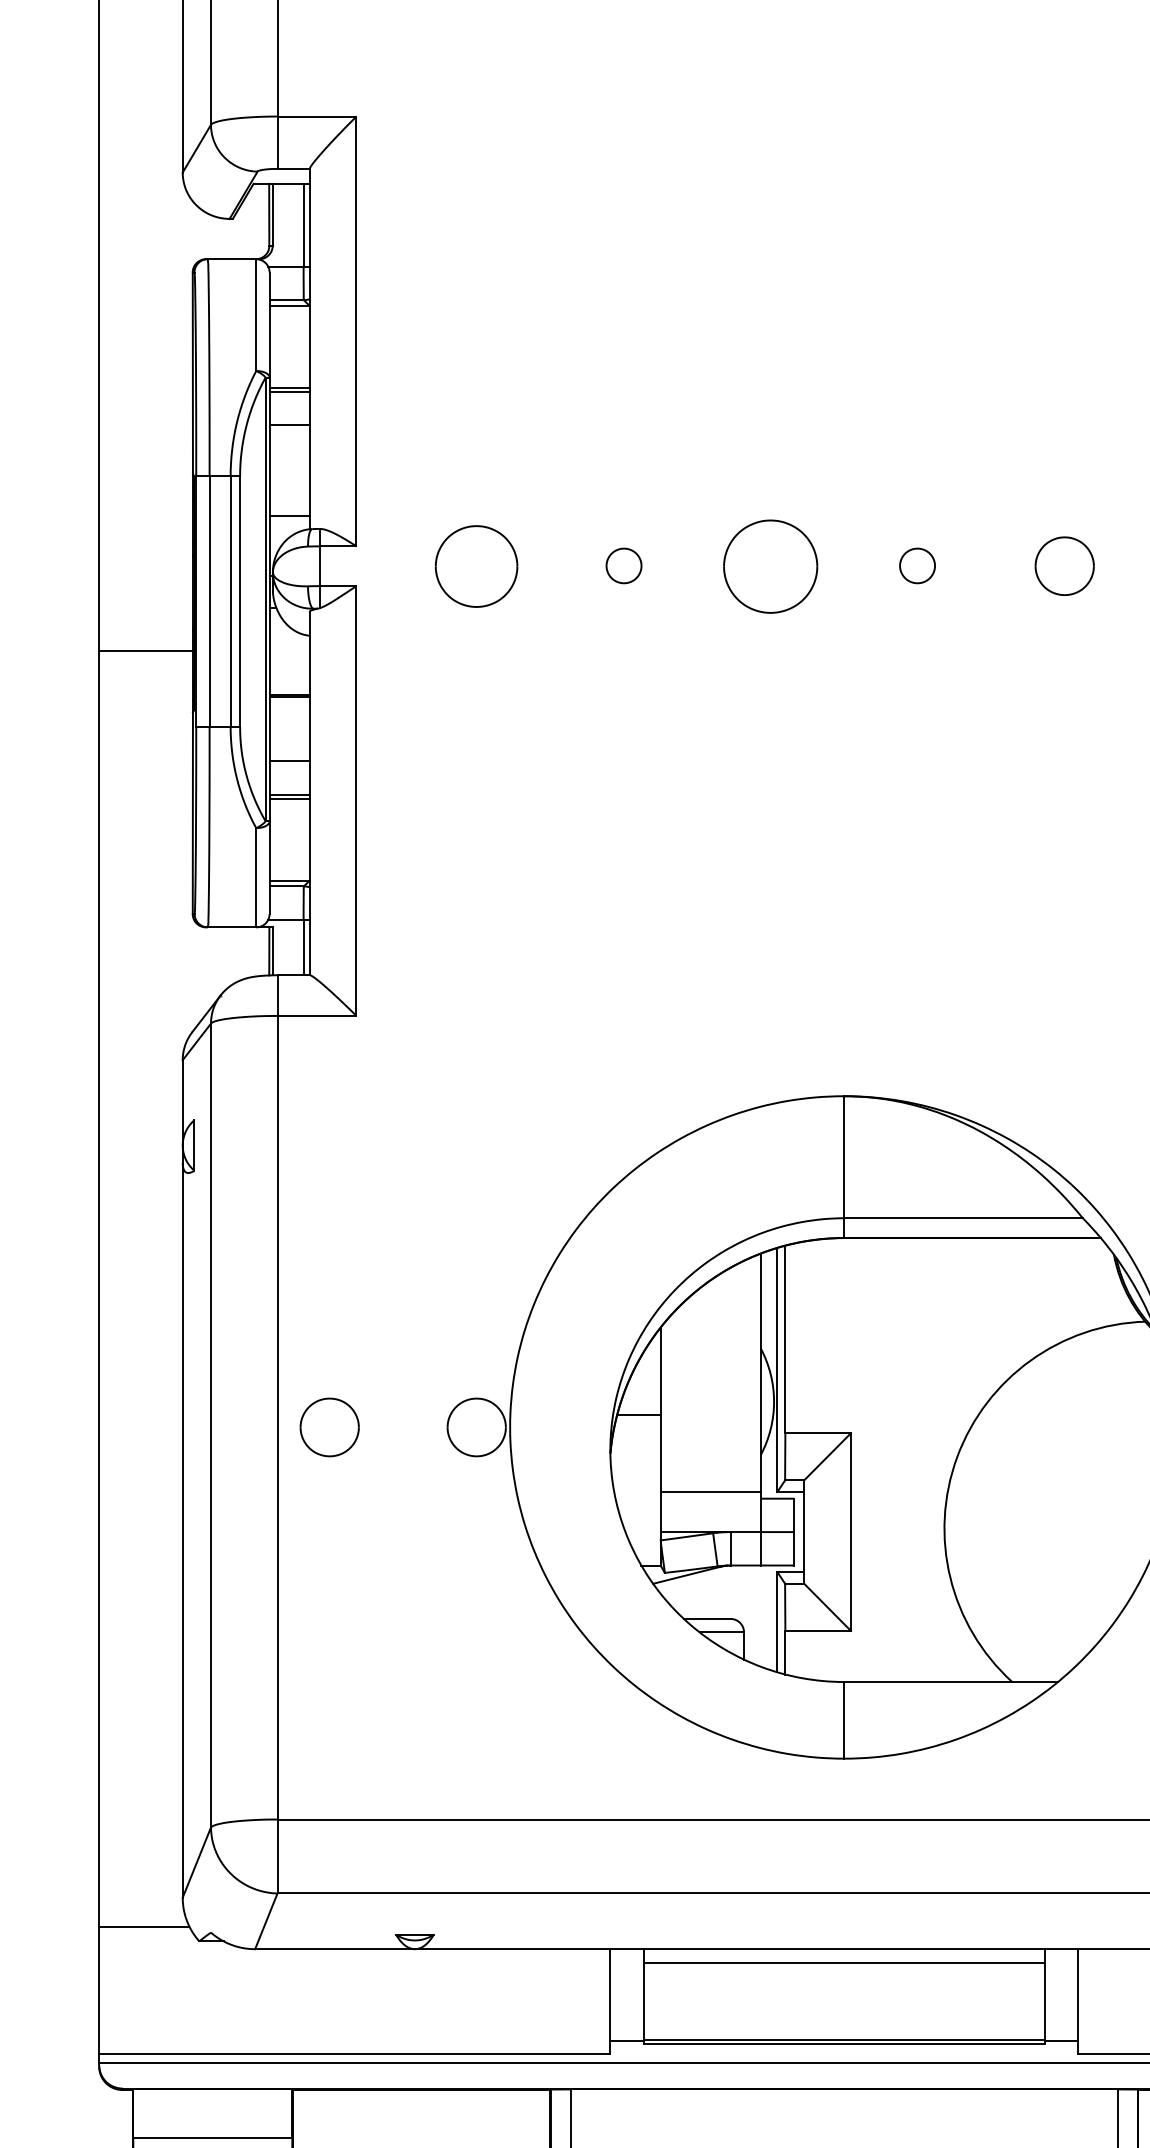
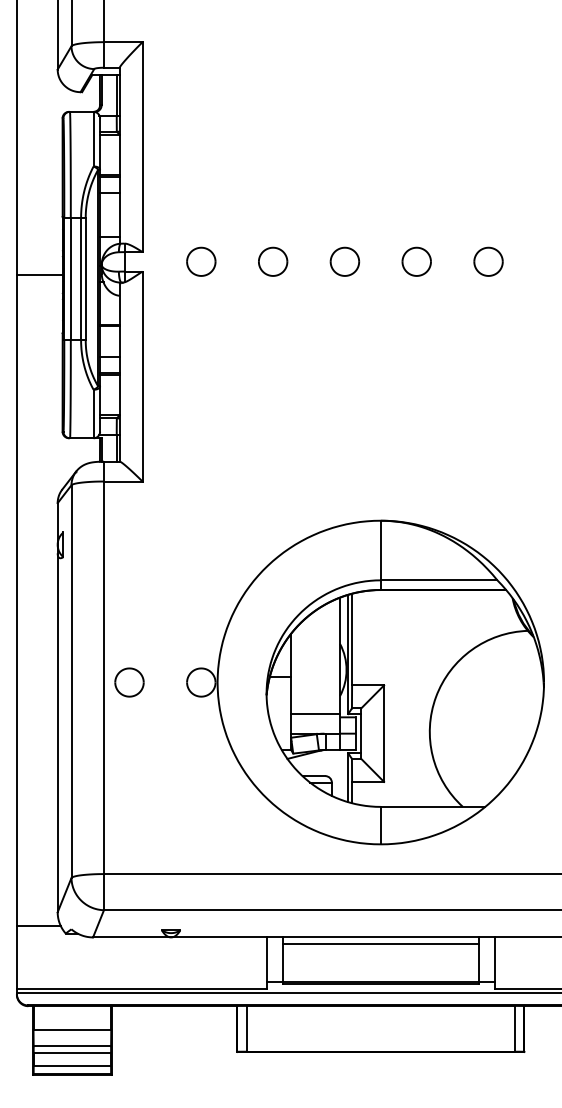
part: (477, 565) -> (201, 261), size x0.71
part: (624, 565) -> (273, 261), size x1.67
part: (769, 565) -> (344, 261), size x0.62
part: (917, 565) -> (416, 261), size x1.67
line: (145, 651) -> (39, 275), moved

